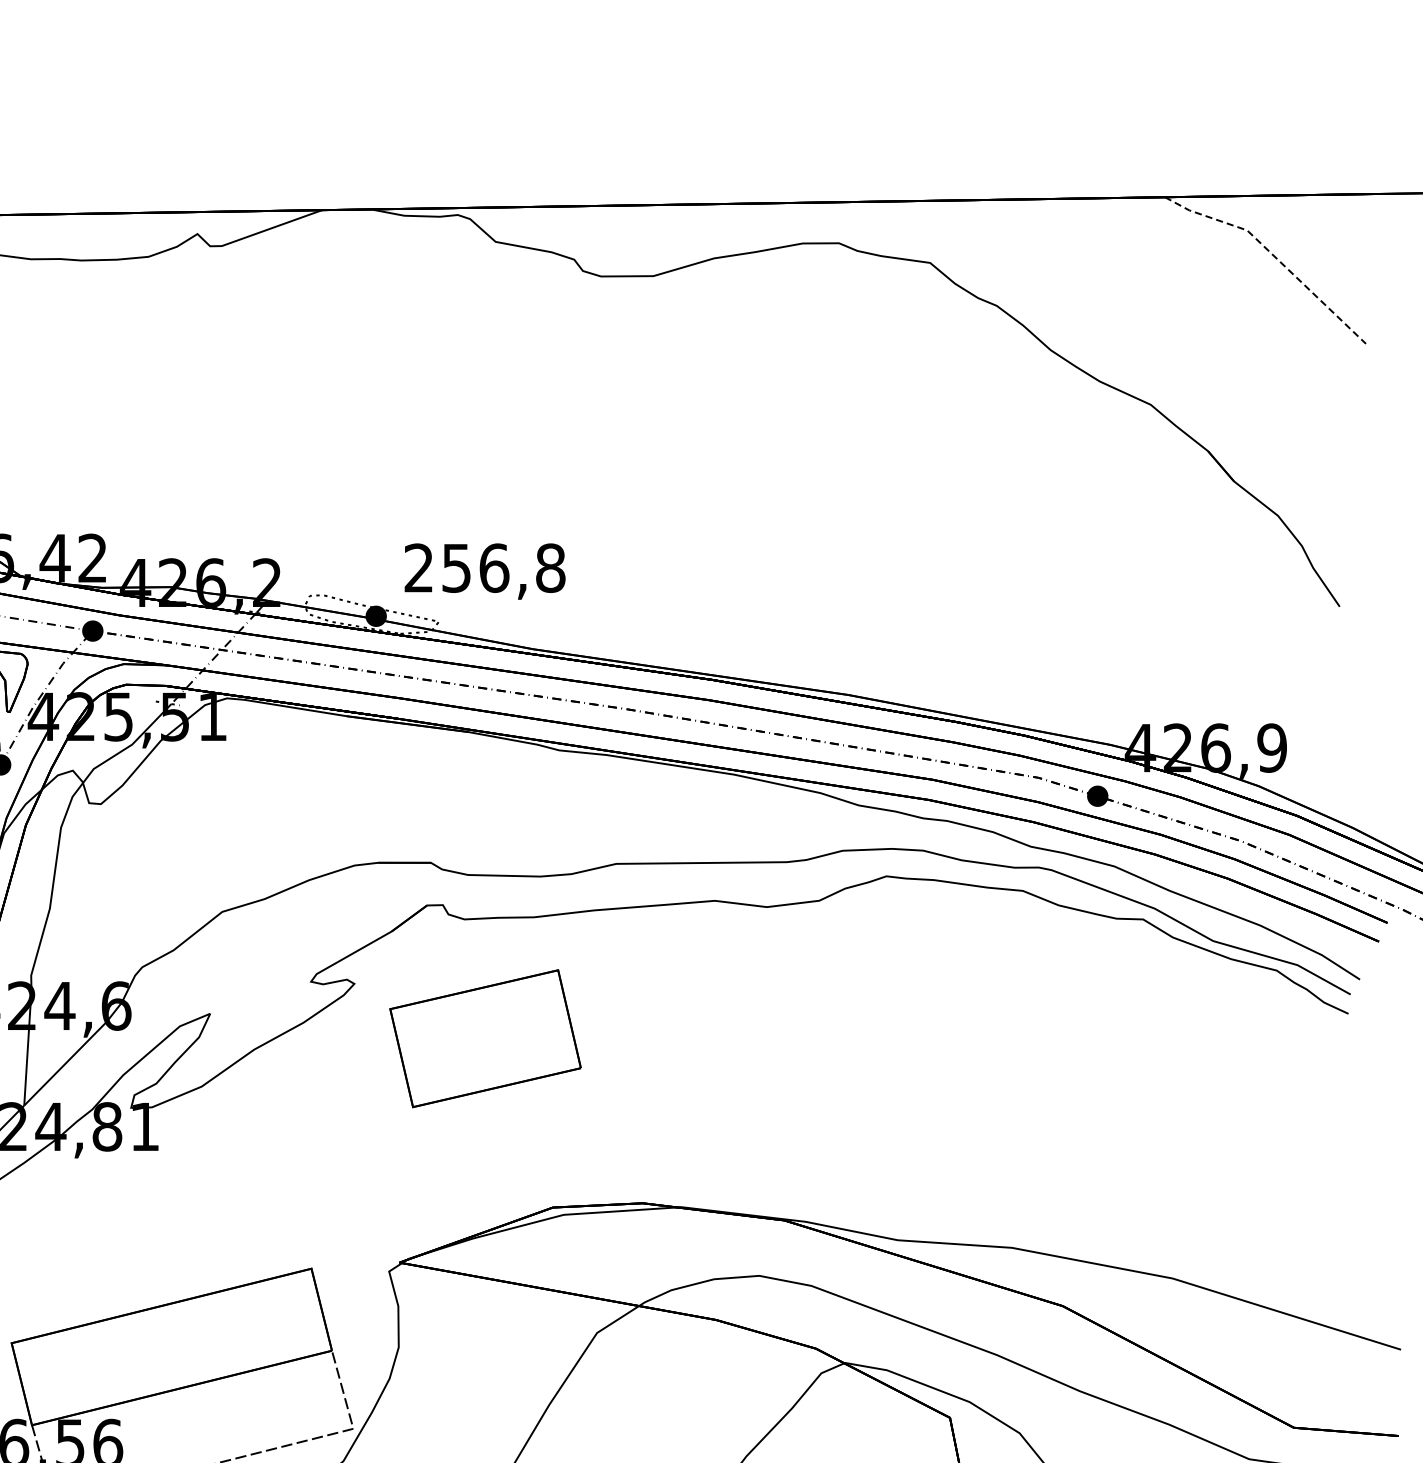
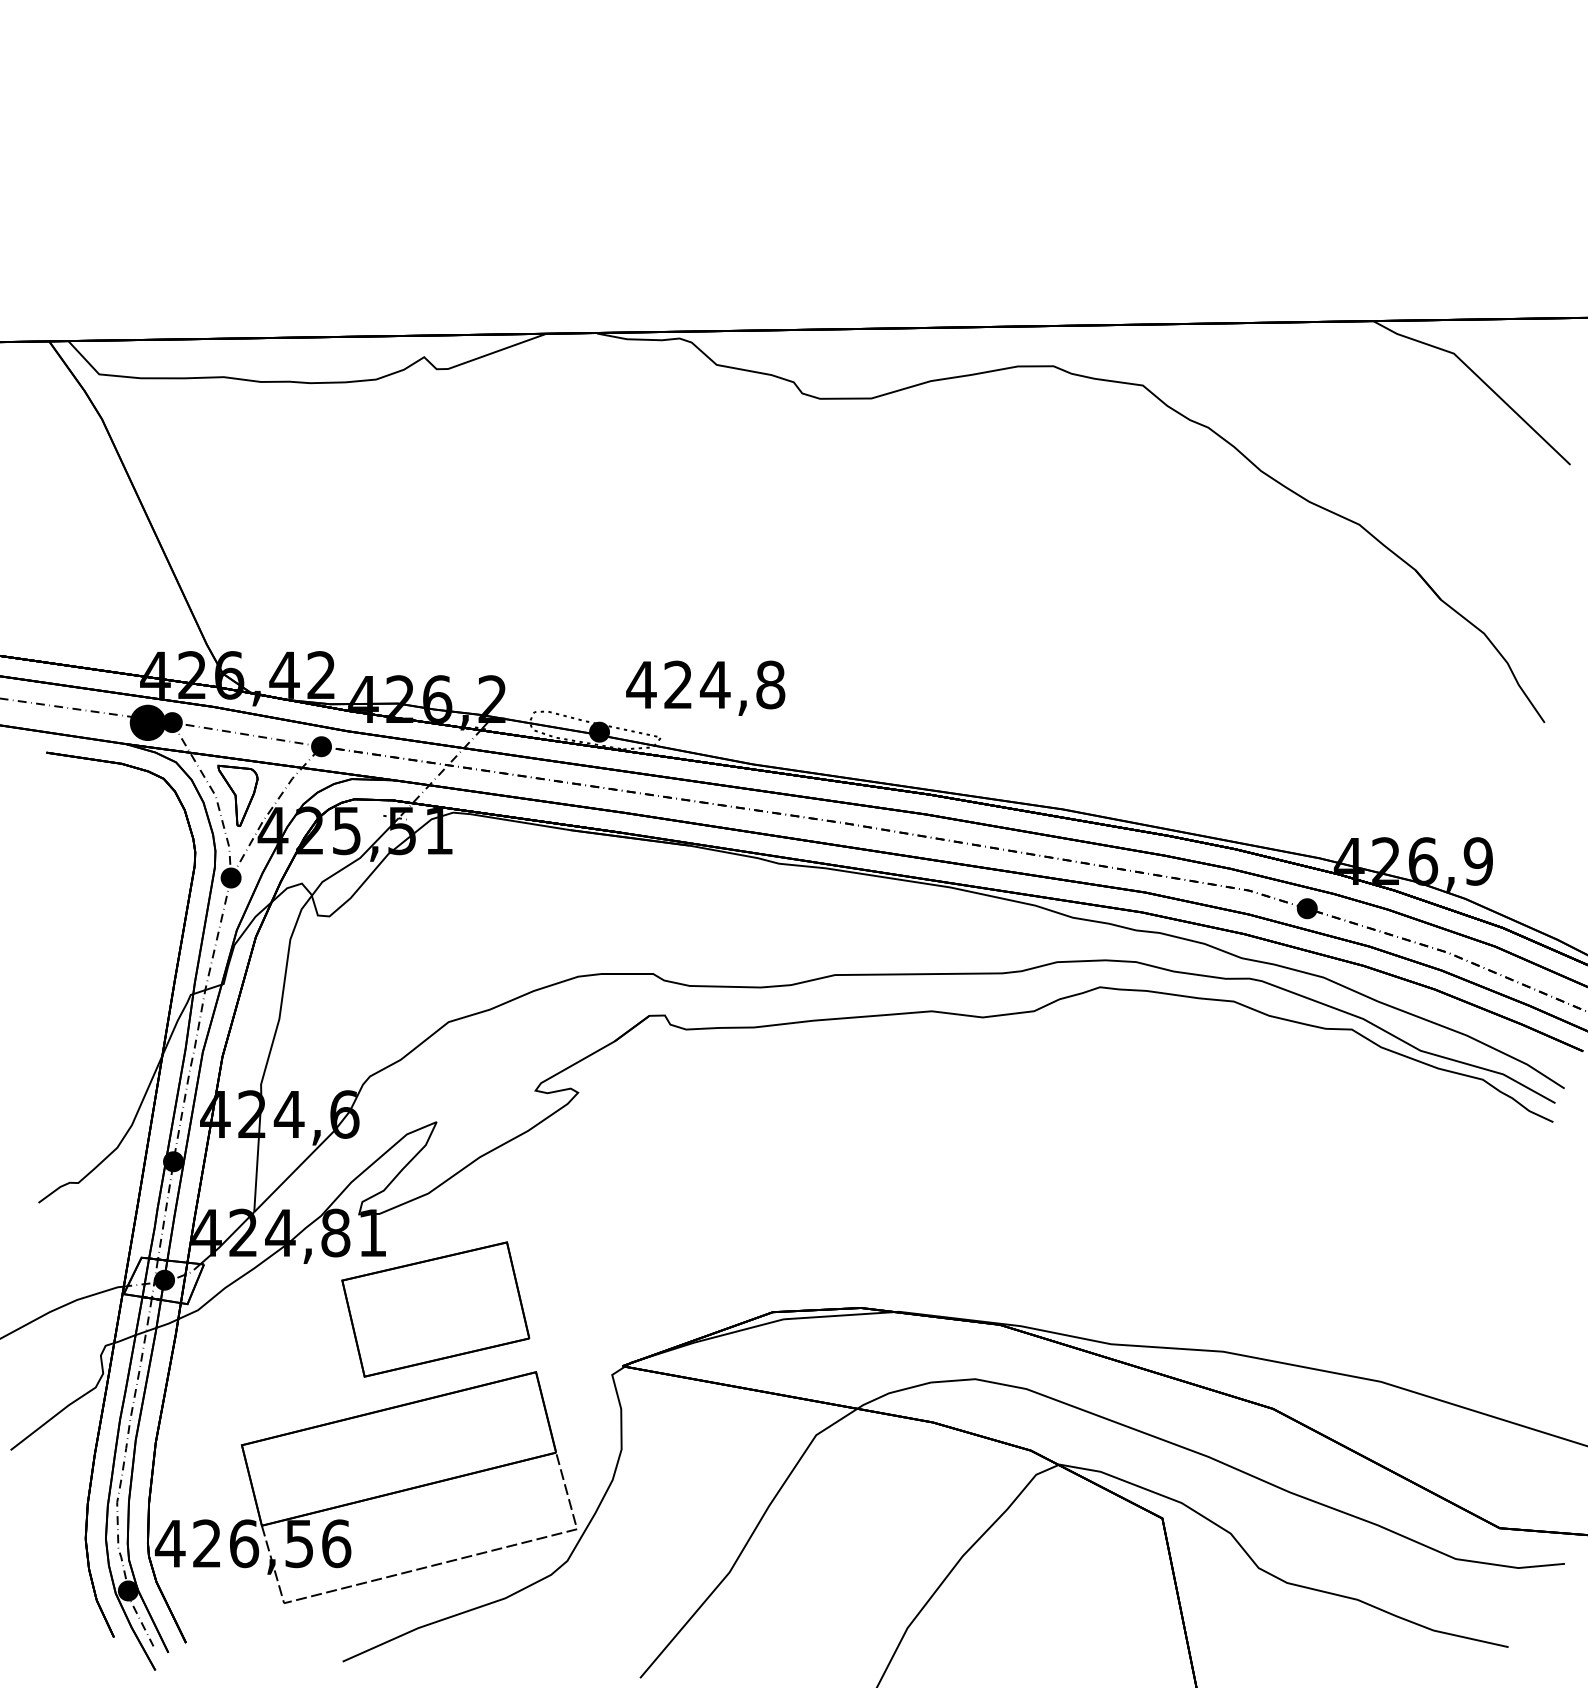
line: (1273, 255) -> (1479, 378), dashed -> solid
text: (456, 567) -> (678, 684), 256,8 -> 424,8
part: (485, 1038) -> (435, 1309), moved

